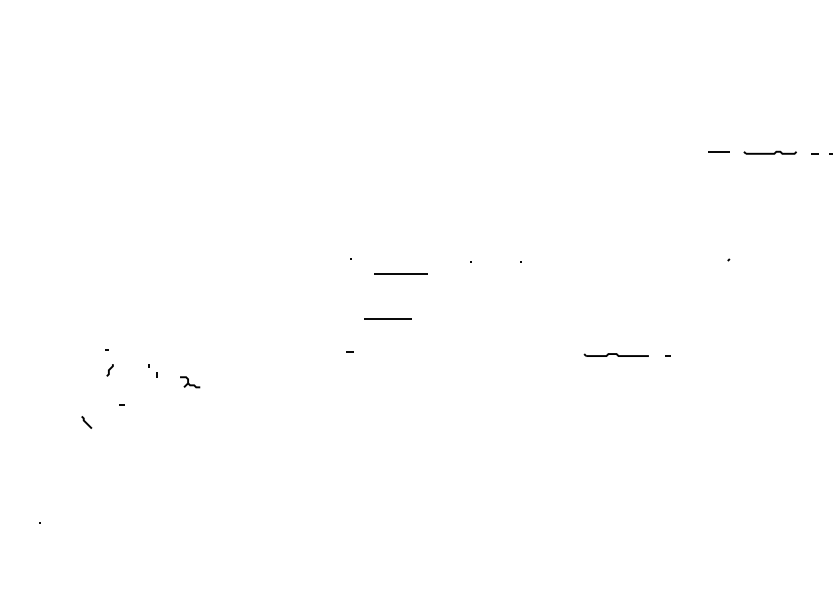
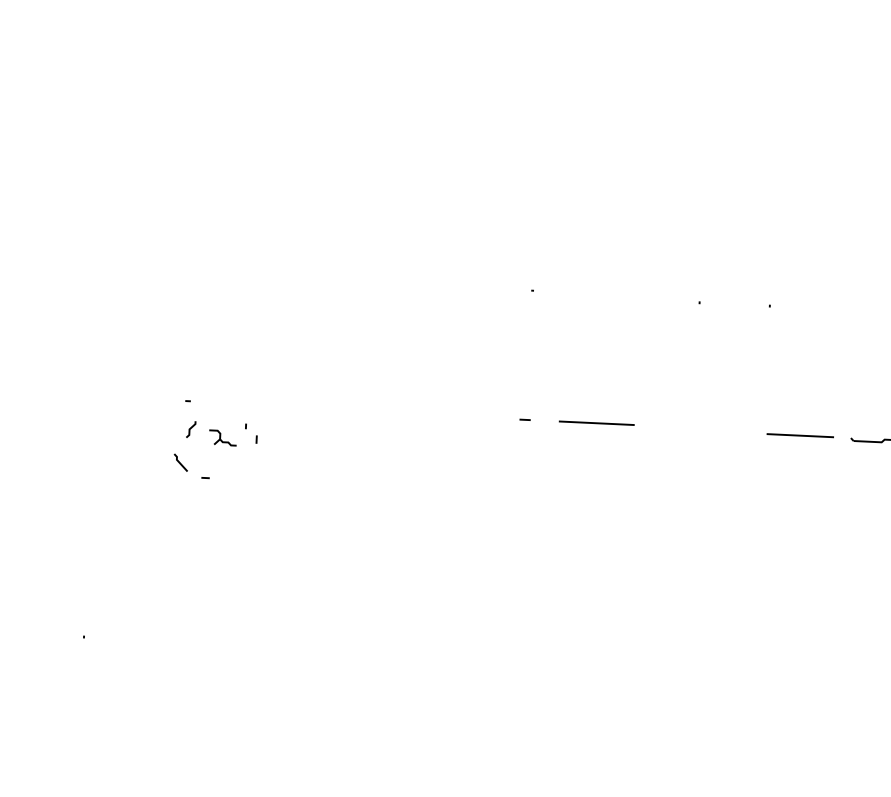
line: (400, 273) -> (595, 422), moved
line: (387, 318) -> (800, 434), moved
part: (190, 382) -> (223, 438), moved
curve: (86, 422) -> (180, 462), moved

